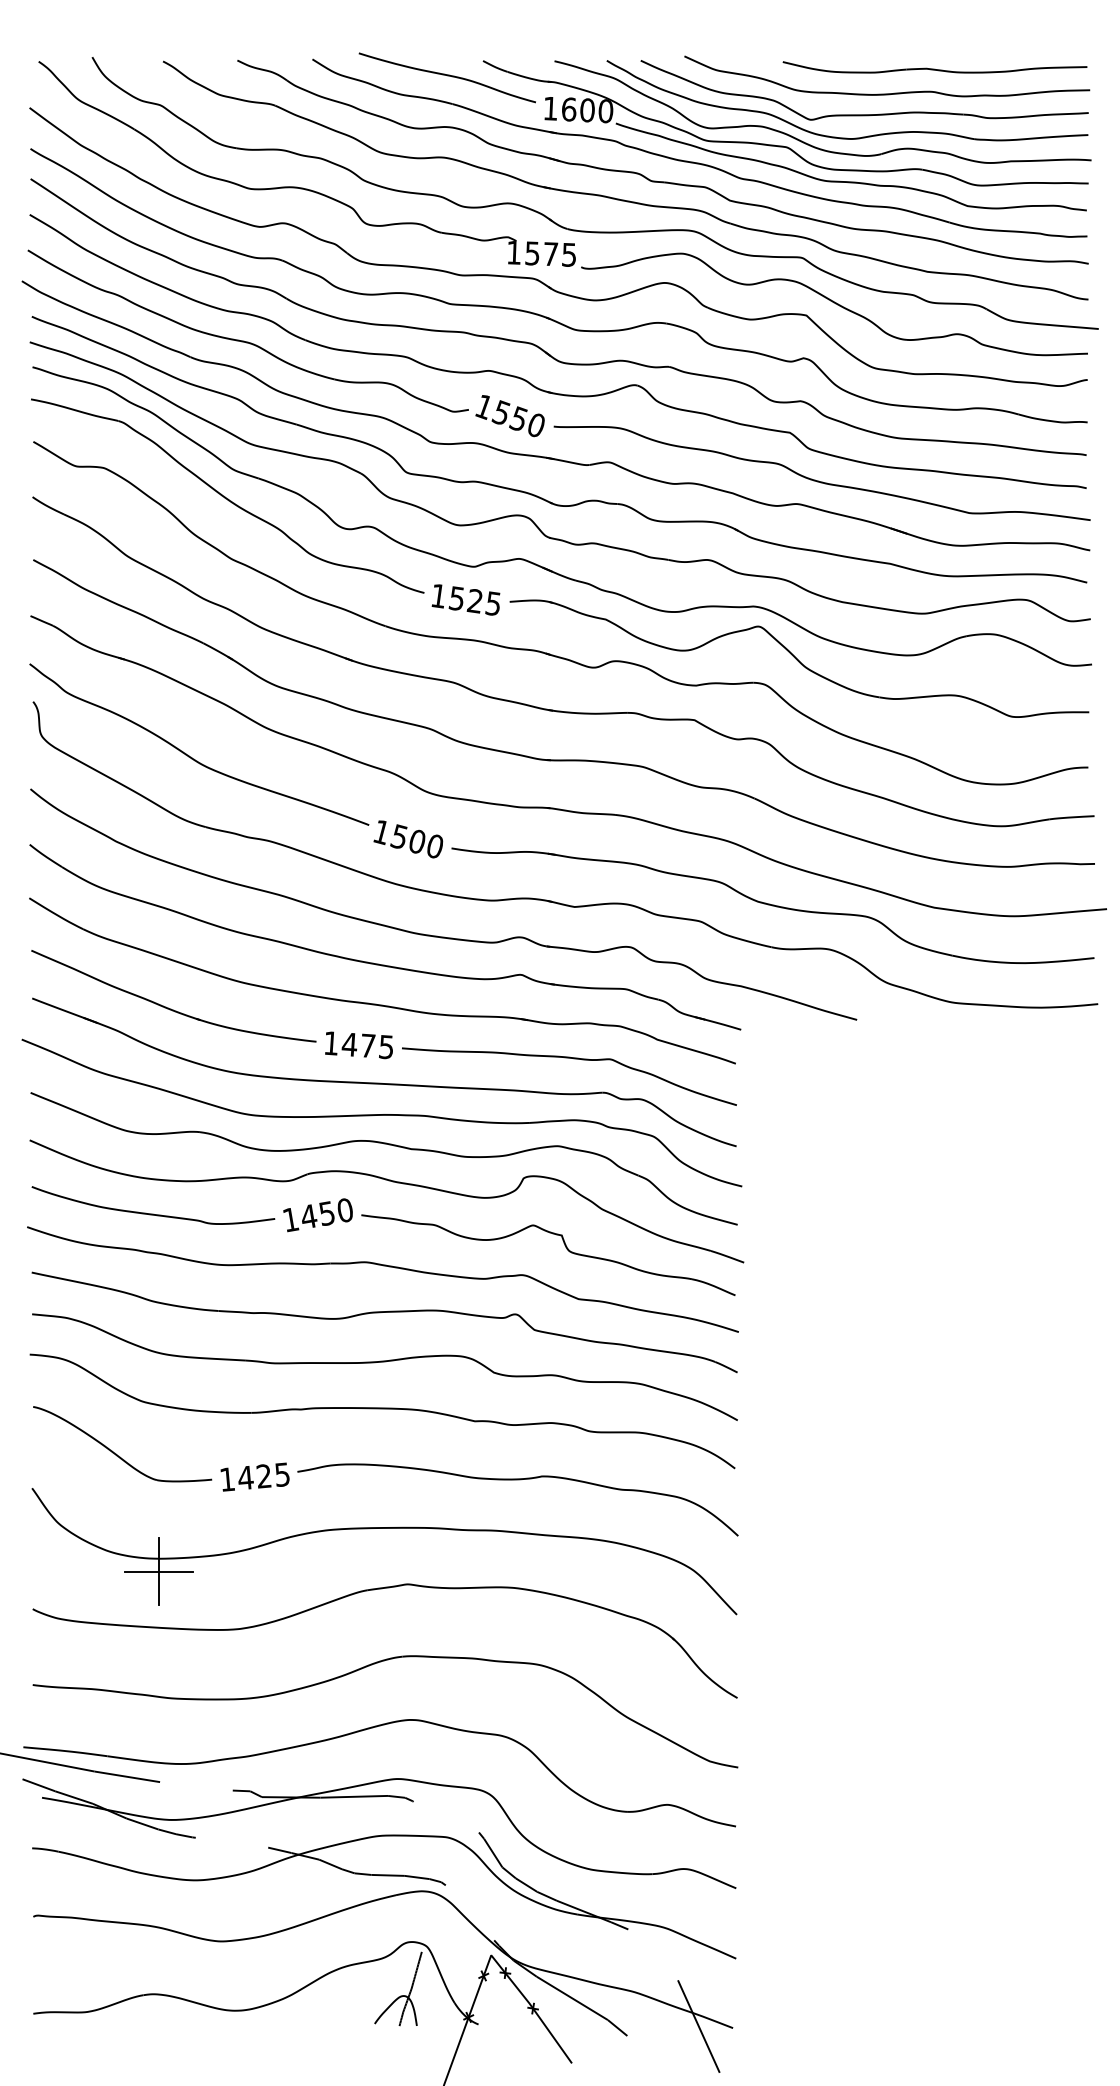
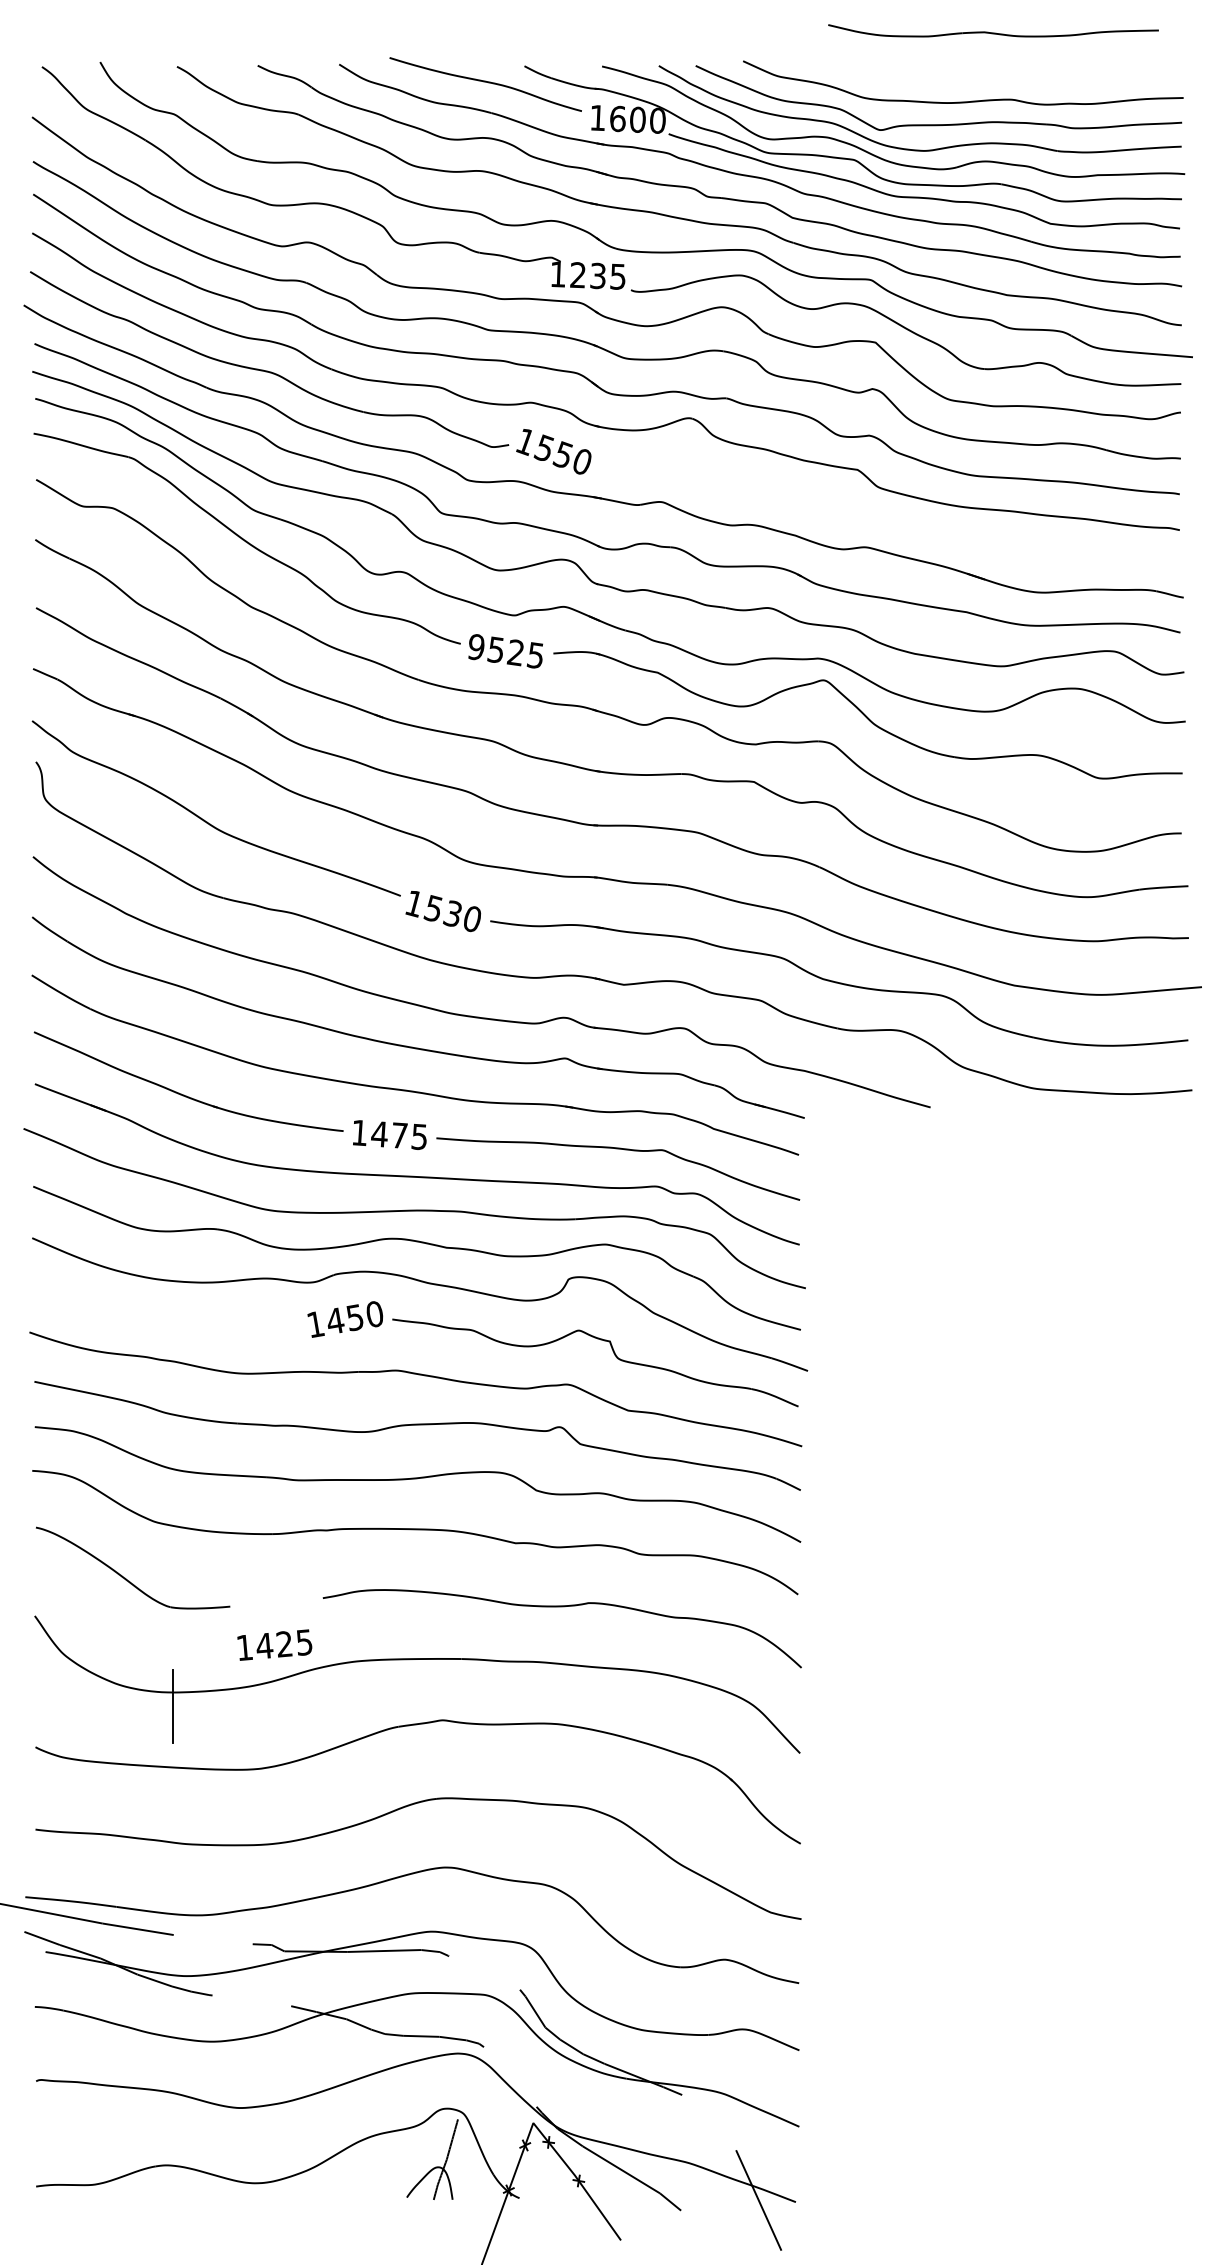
part: (934, 67) -> (992, 30), moved
text: (541, 253) -> (587, 275), 1575 -> 1235
curve: (818, 480) -> (888, 521), removed
text: (438, 596) -> (476, 647), 1525 -> 9525
text: (416, 841) -> (452, 913), 1500 -> 1530
curve: (153, 1213) -> (166, 1317), removed
text: (254, 1476) -> (274, 1644), moved
line: (158, 1571) -> (172, 1706), removed

